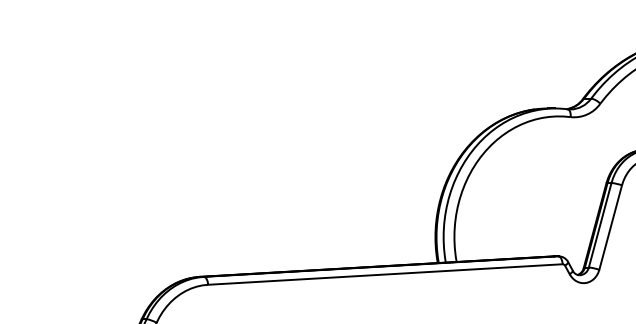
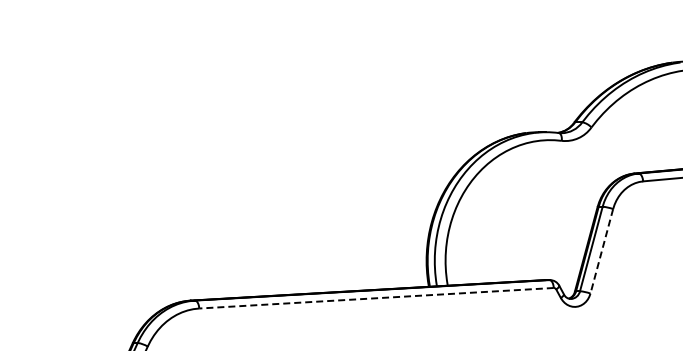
line: (610, 227) -> (601, 251), solid -> dashed
line: (385, 274) -> (376, 298), solid -> dashed

